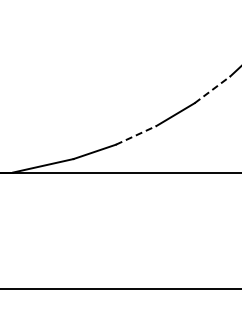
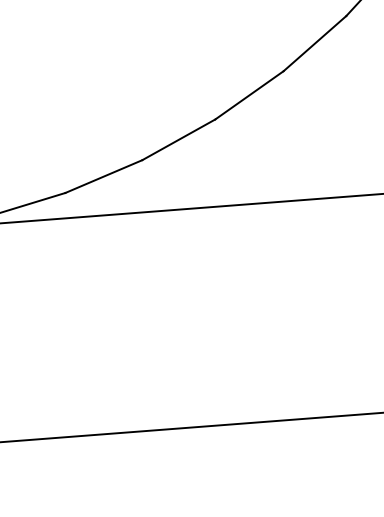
line: (212, 89) -> (314, 43), dashed -> solid
line: (136, 135) -> (179, 139), dashed -> solid

